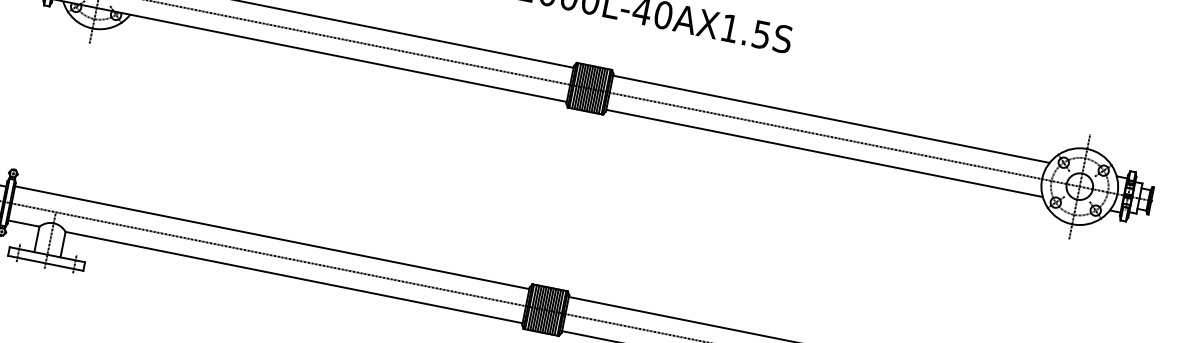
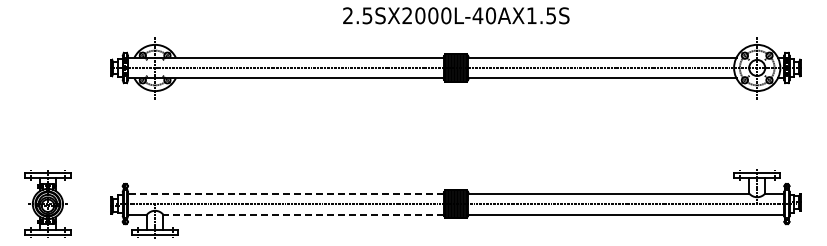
line: (271, 237) -> (285, 193), solid -> dashed
line: (293, 277) -> (303, 214), solid -> dashed

